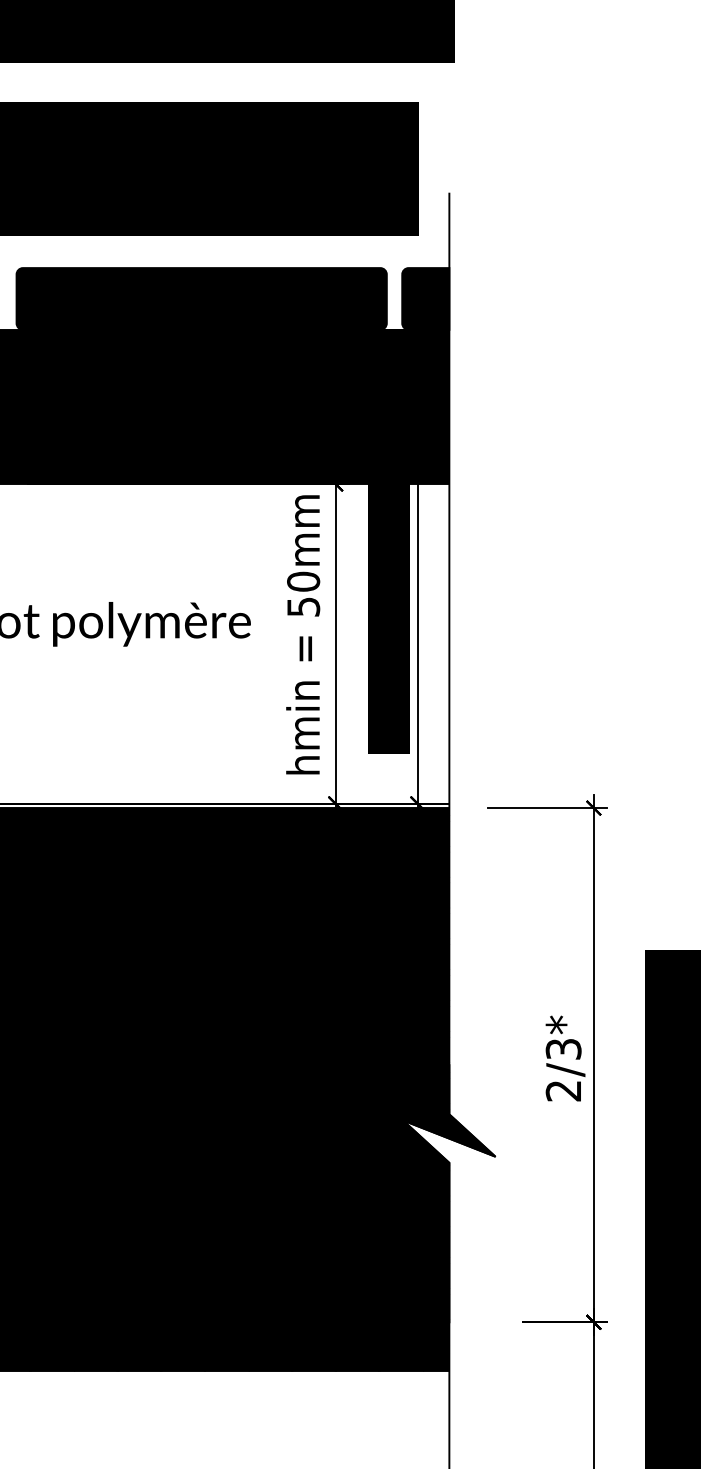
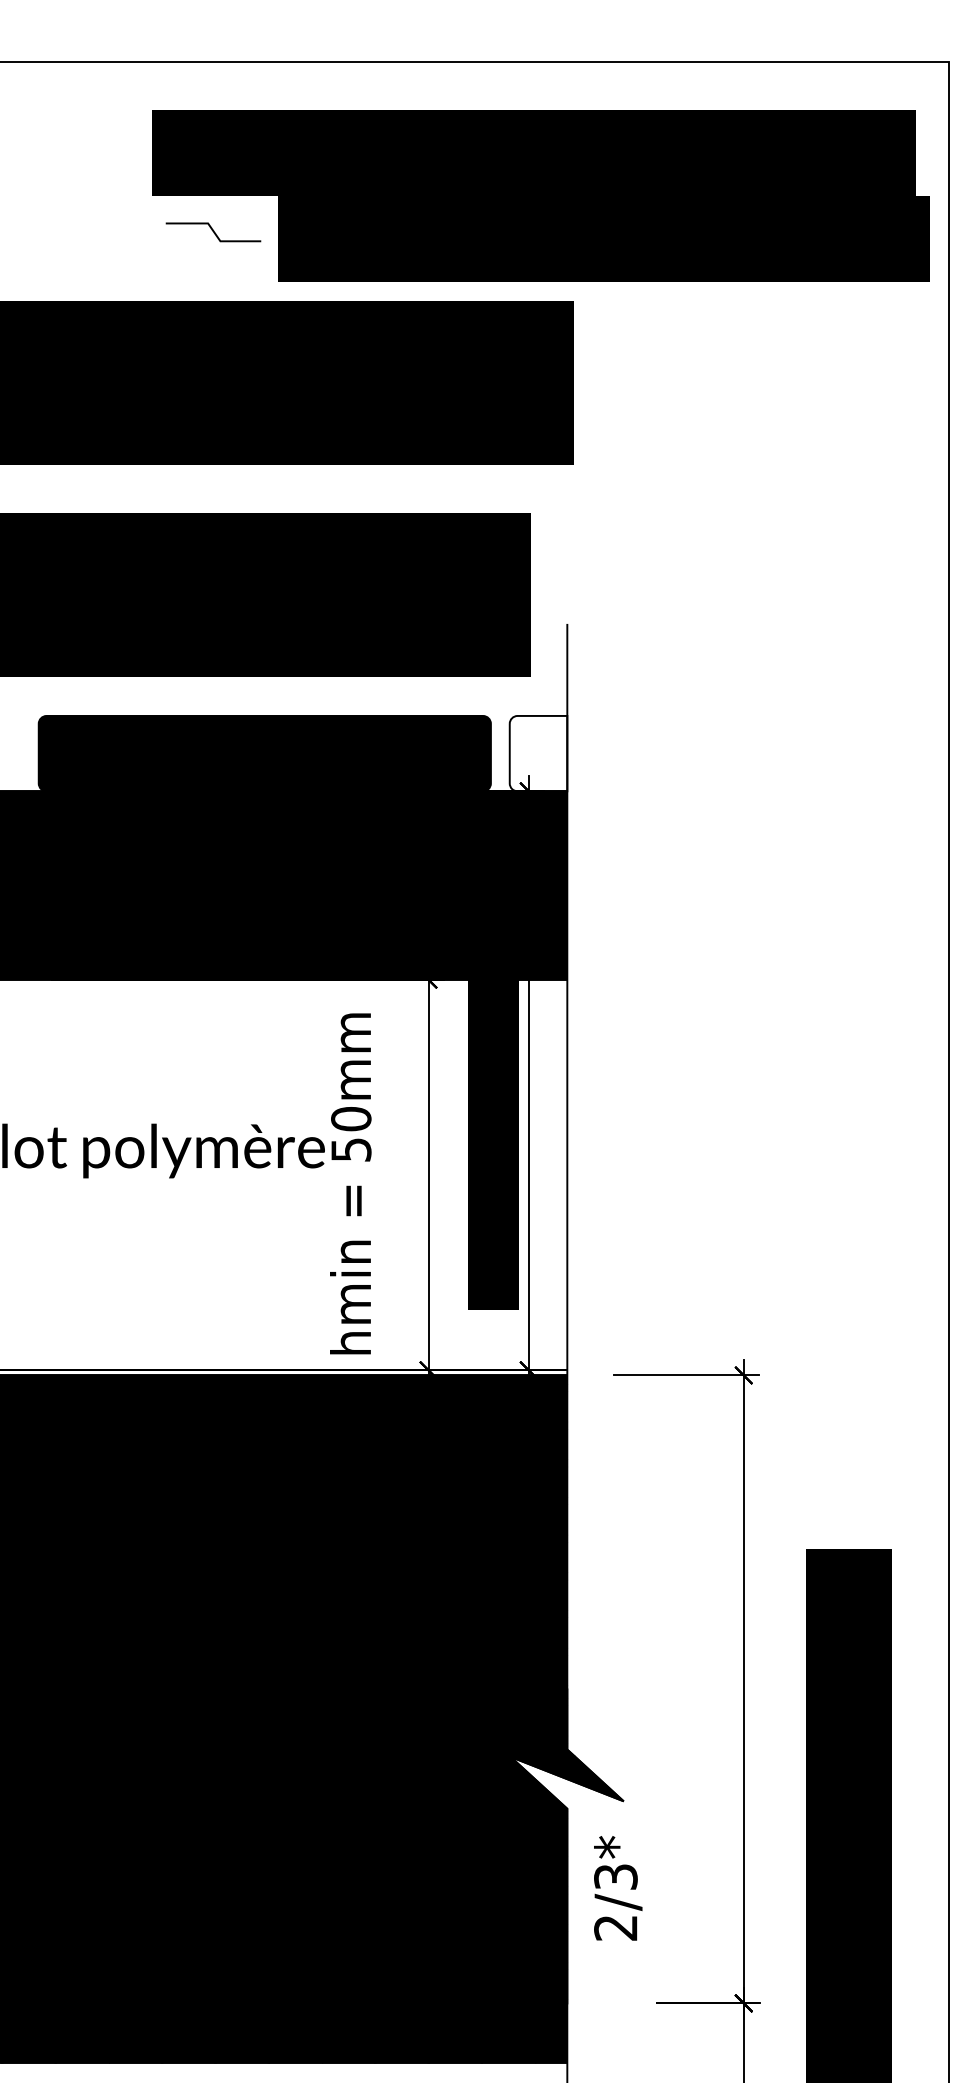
fill: (425, 298) -> (538, 753), removed
text: (302, 634) -> (350, 1183), moved
text: (565, 1058) -> (618, 1888), moved

